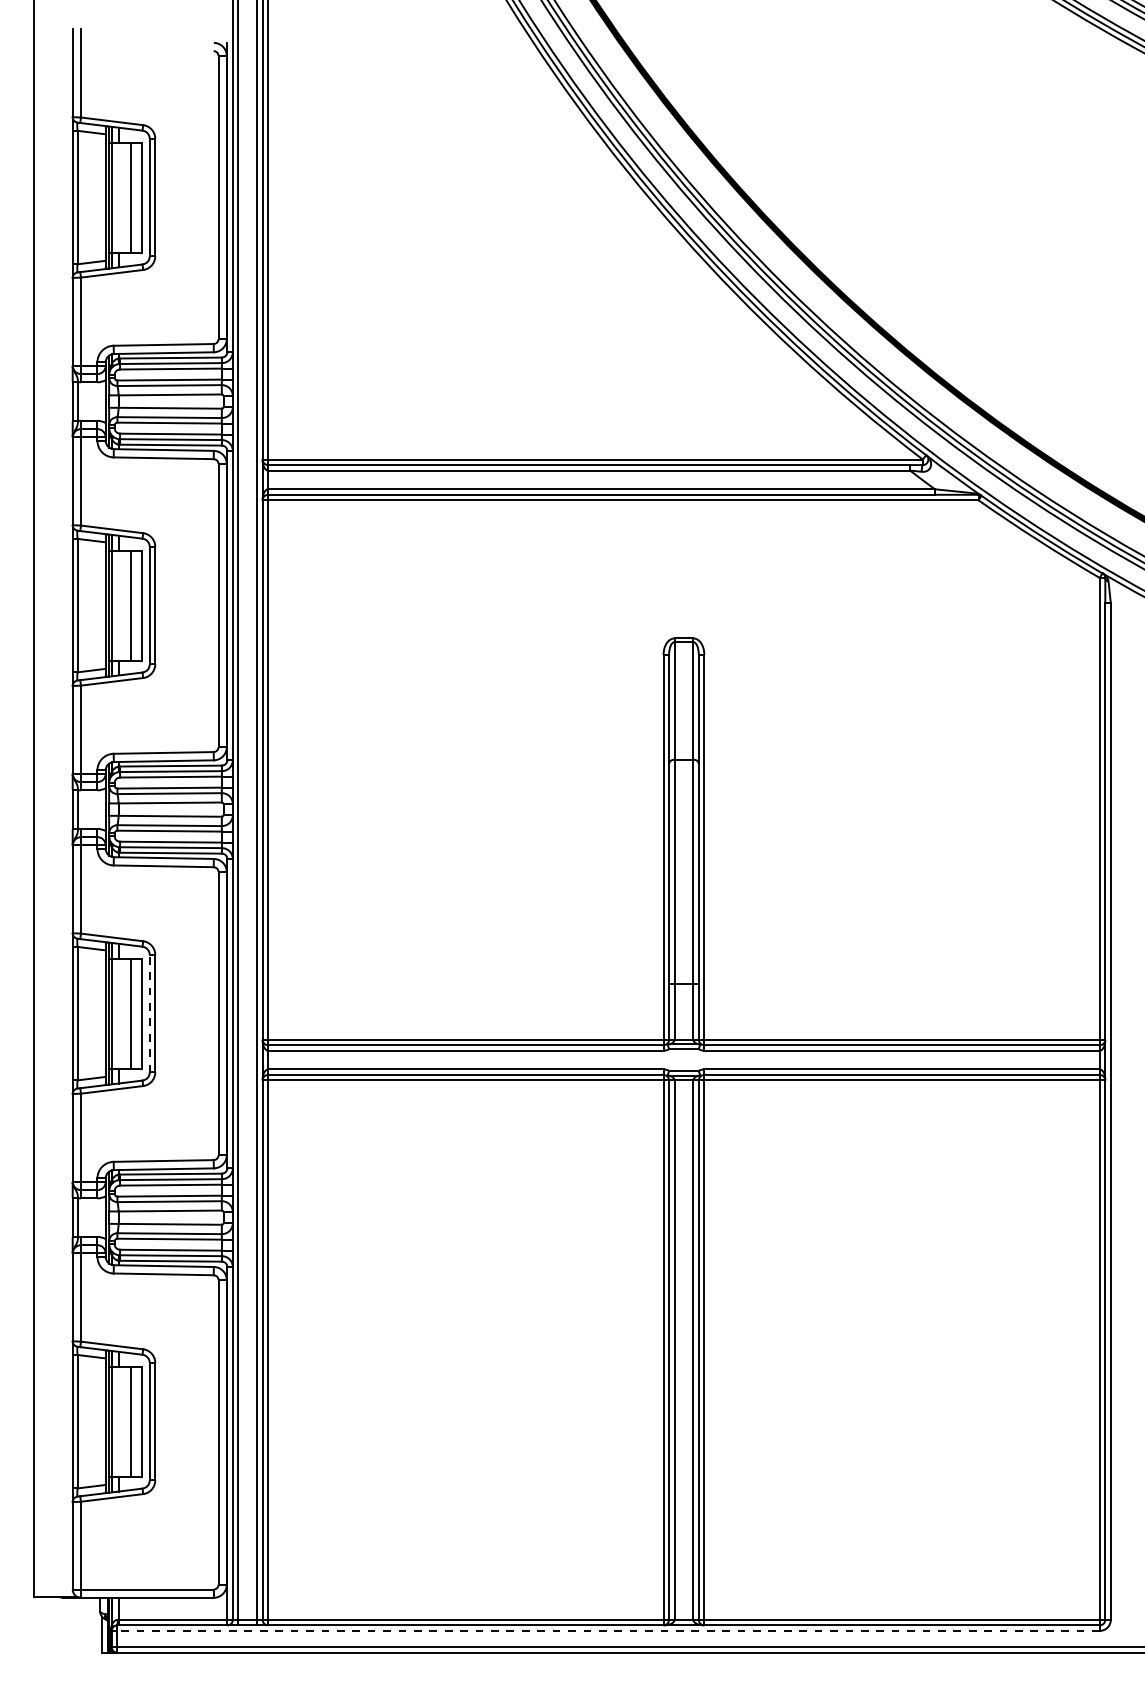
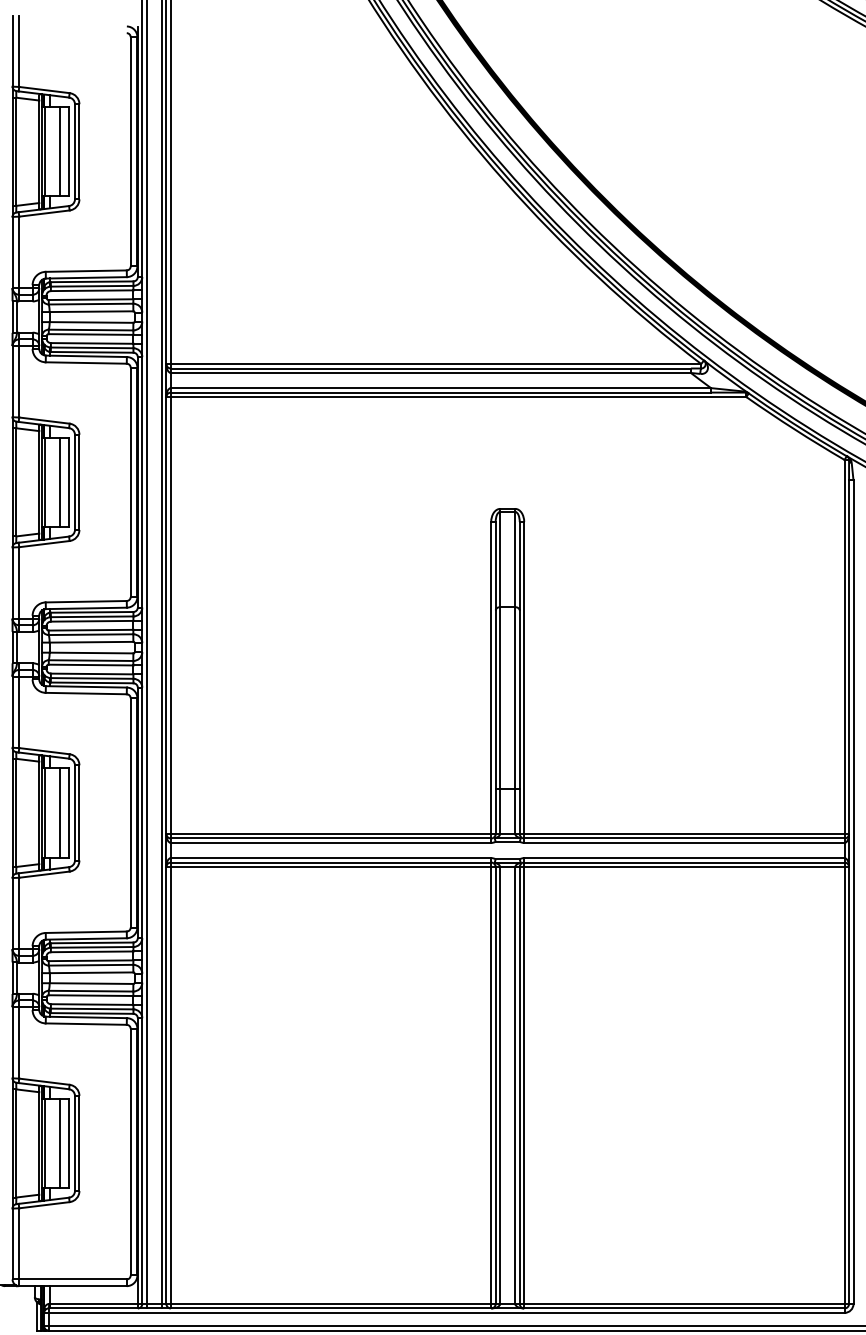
line: (149, 1013) -> (74, 812), dashed -> solid
line: (608, 1630) -> (446, 1312), dashed -> solid

